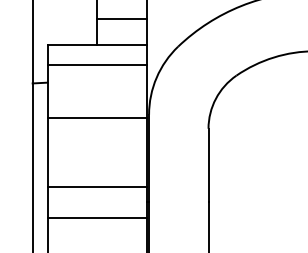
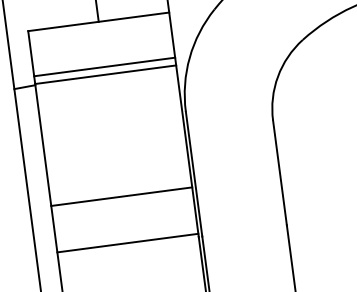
line: (96, 65) -> (103, 67), moved
line: (96, 117) -> (104, 74), moved
line: (96, 186) -> (120, 196), moved
line: (96, 218) -> (127, 243), moved

